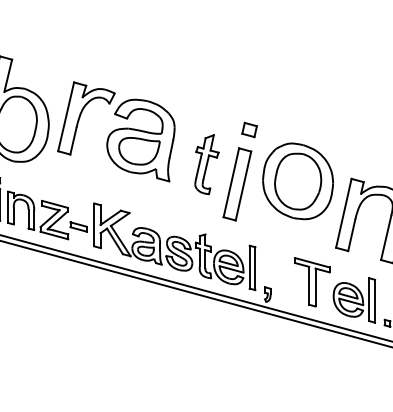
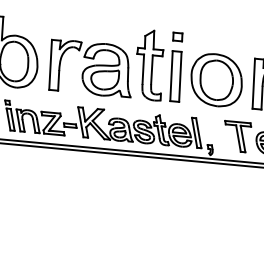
part: (116, 131) -> (87, 68), moved
part: (206, 164) -> (151, 66), size x1.67
part: (297, 181) -> (216, 80), moved

